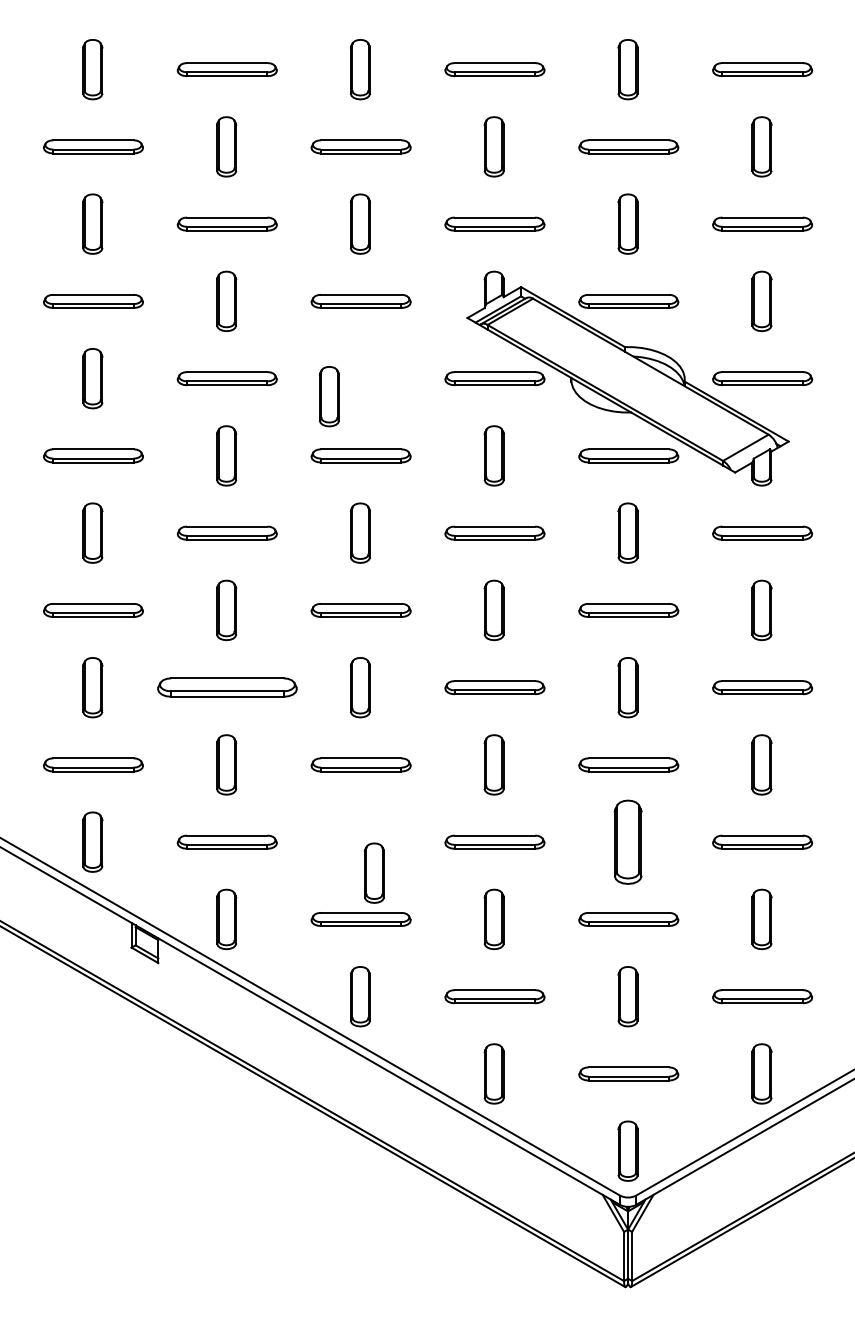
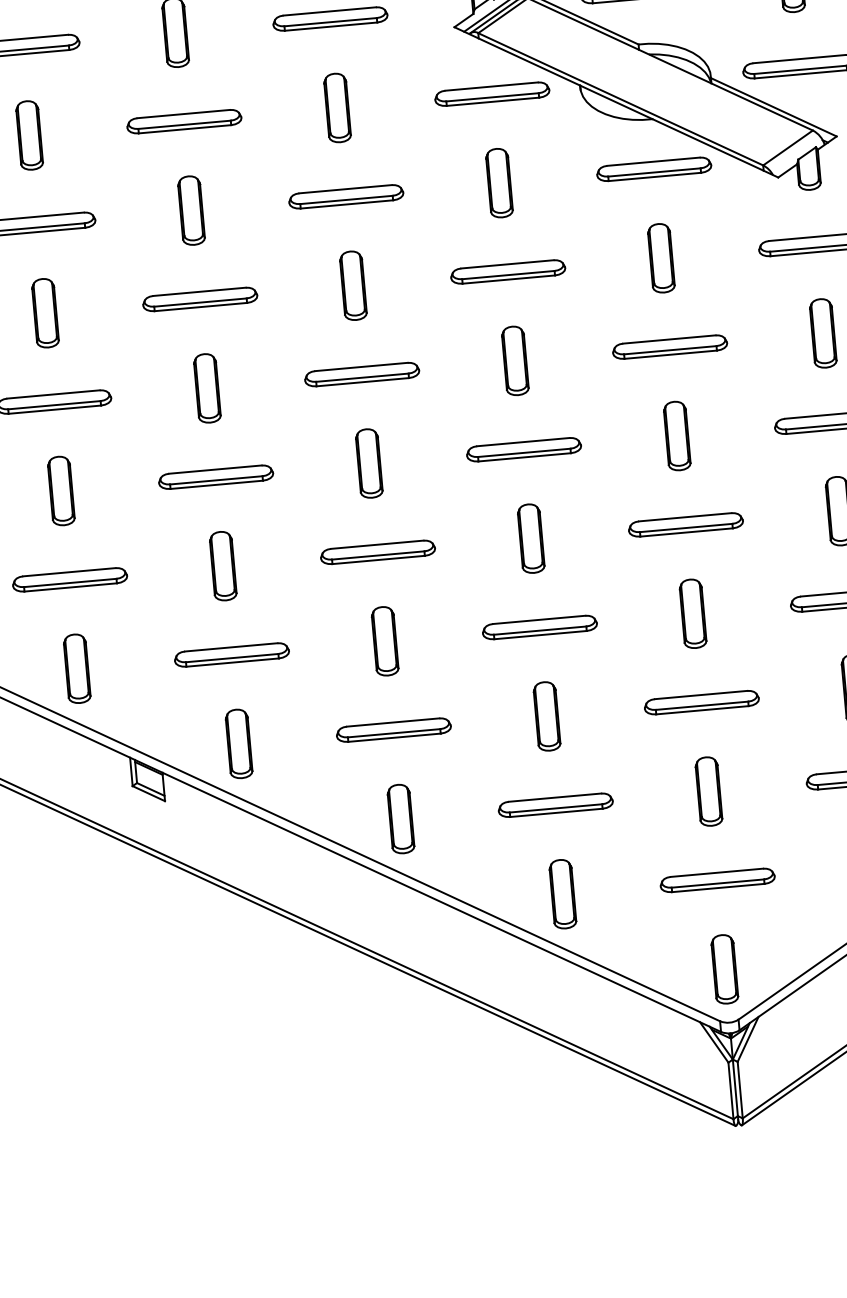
part: (329, 396) -> (337, 107), moved
part: (226, 687) -> (215, 477), size x0.71
part: (627, 841) -> (692, 613), size x0.71
part: (373, 872) -> (383, 640), moved

